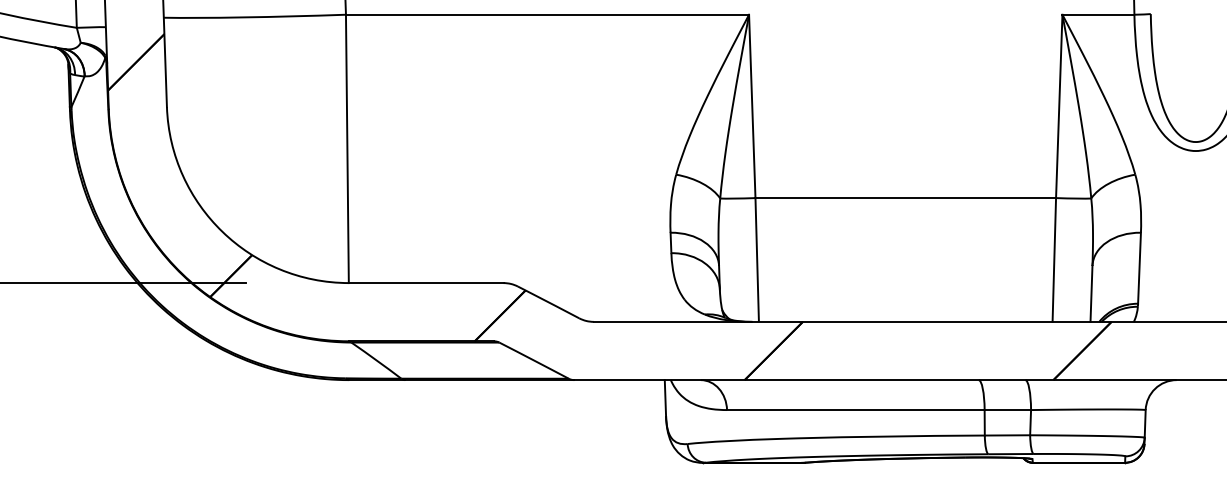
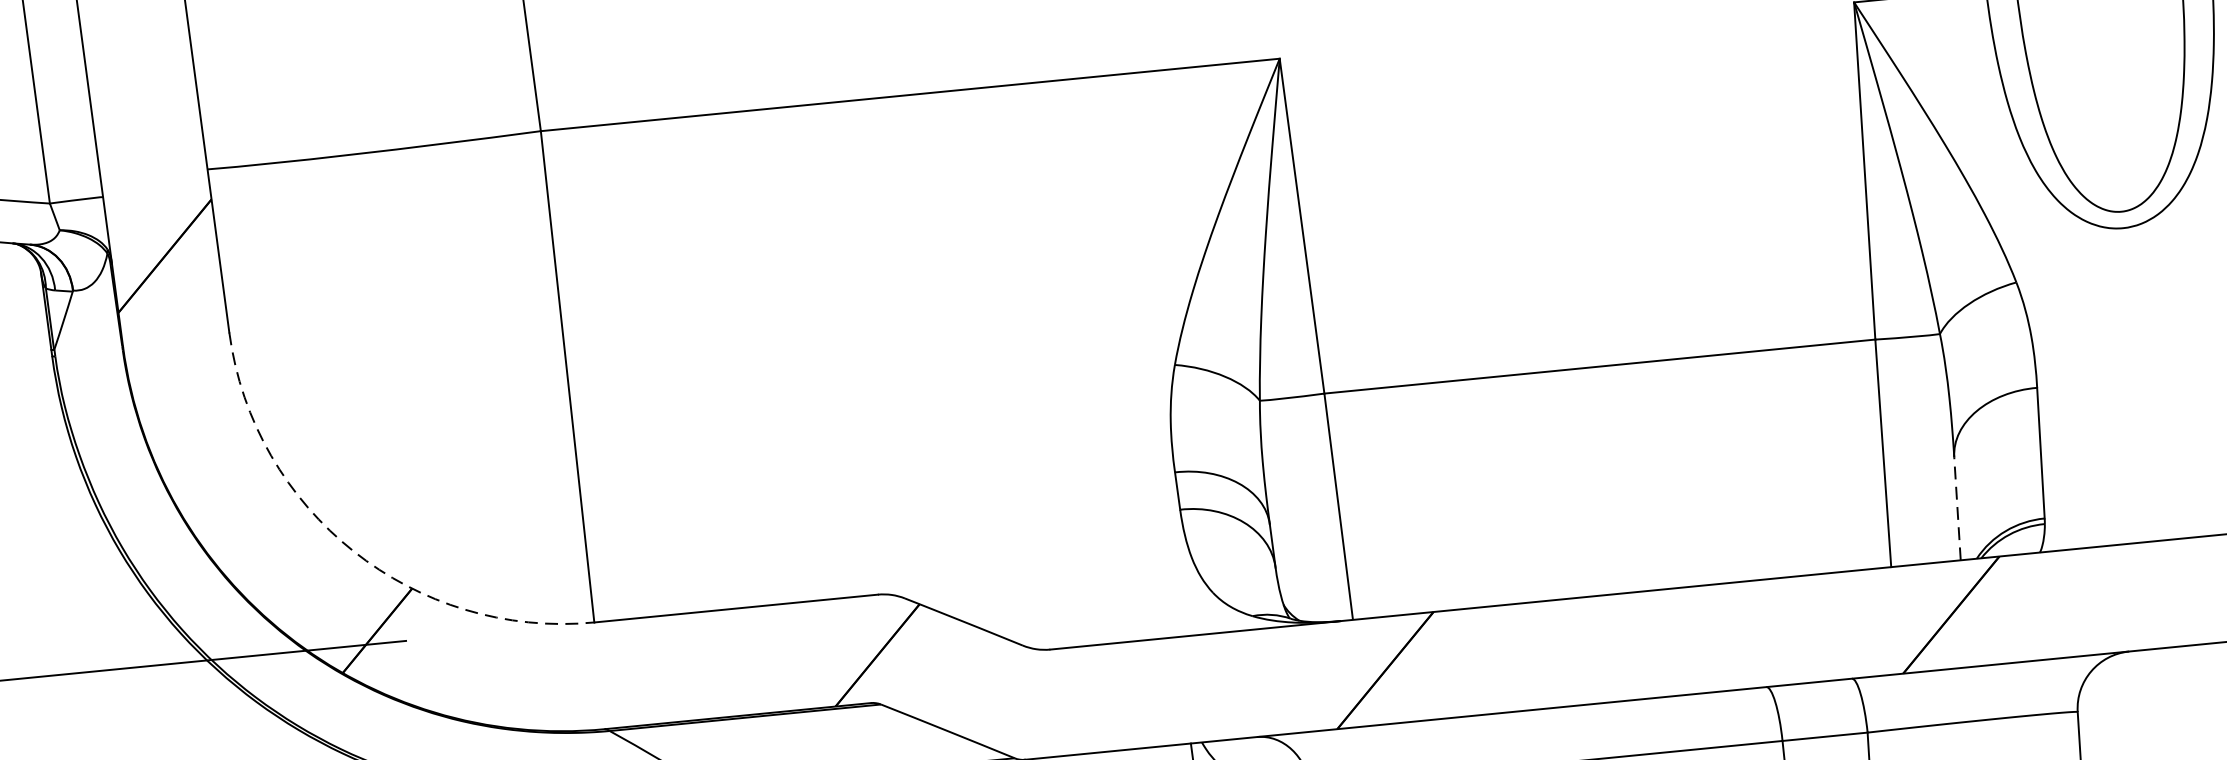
arc: (222, 231) -> (353, 550), solid -> dashed
line: (1091, 293) -> (1957, 508), solid -> dashed

